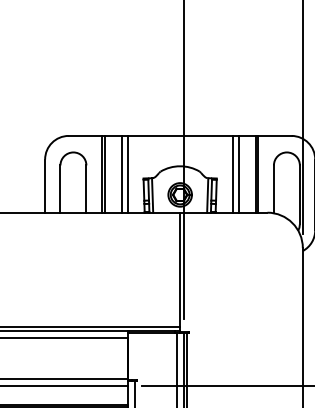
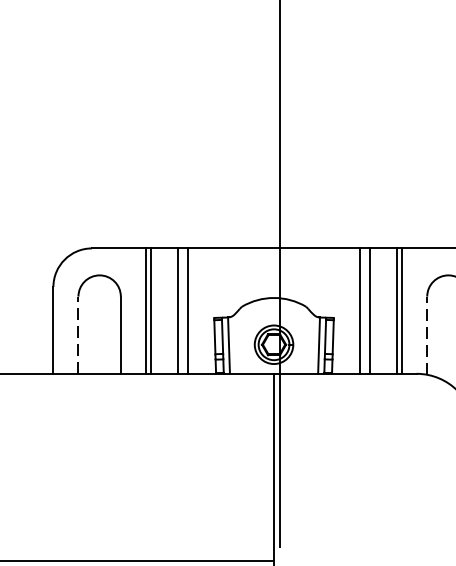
line: (60, 189) -> (78, 335), solid -> dashed
line: (273, 189) -> (426, 335), solid -> dashed

